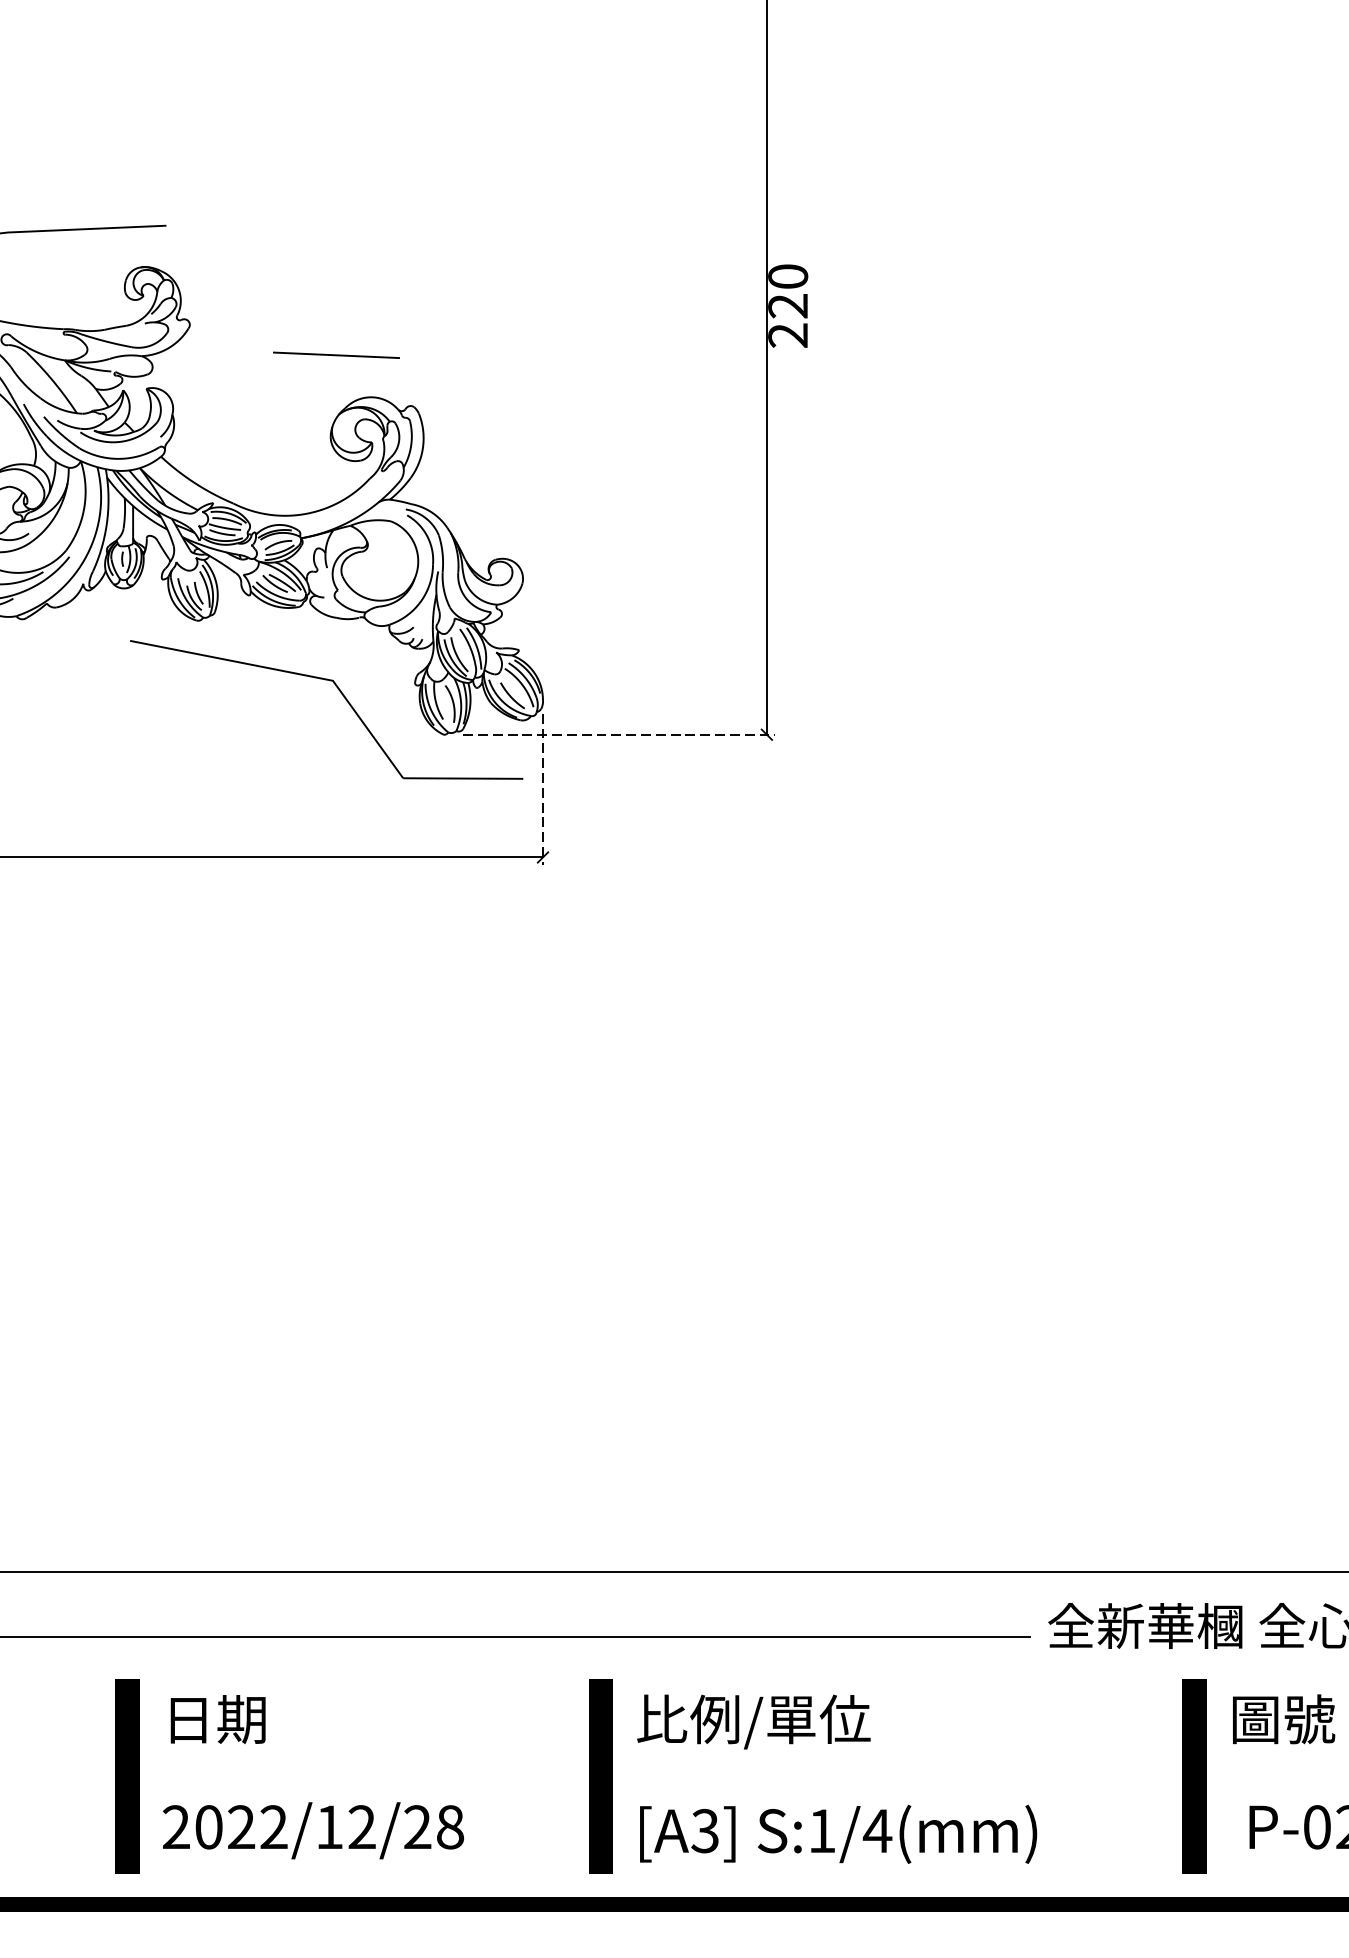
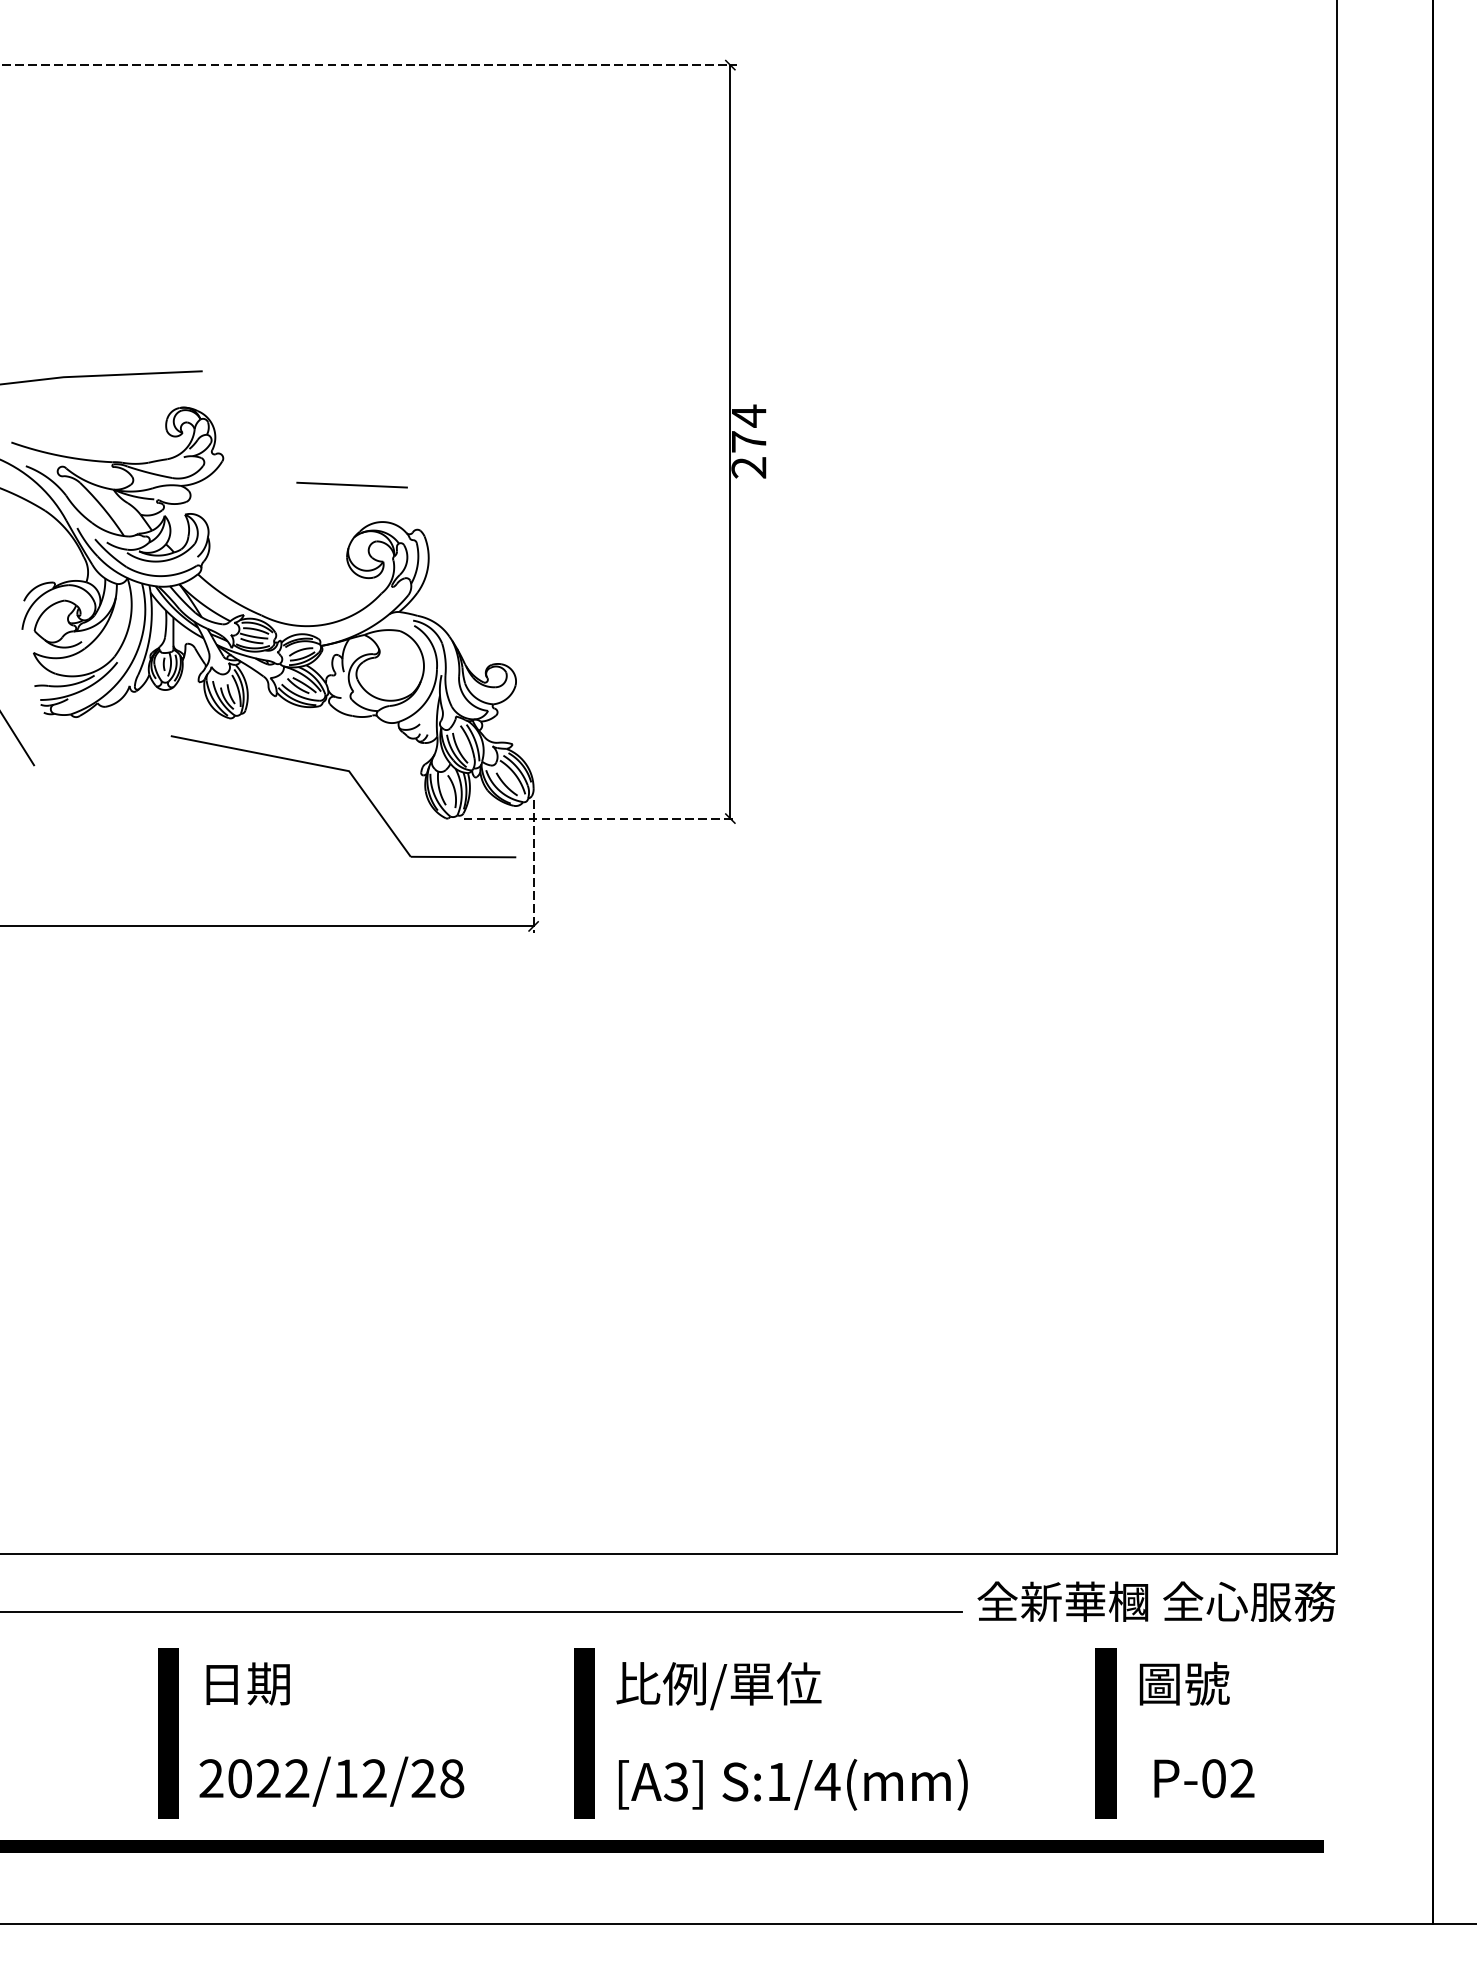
text: (787, 290) -> (748, 428), 220 -> 274

